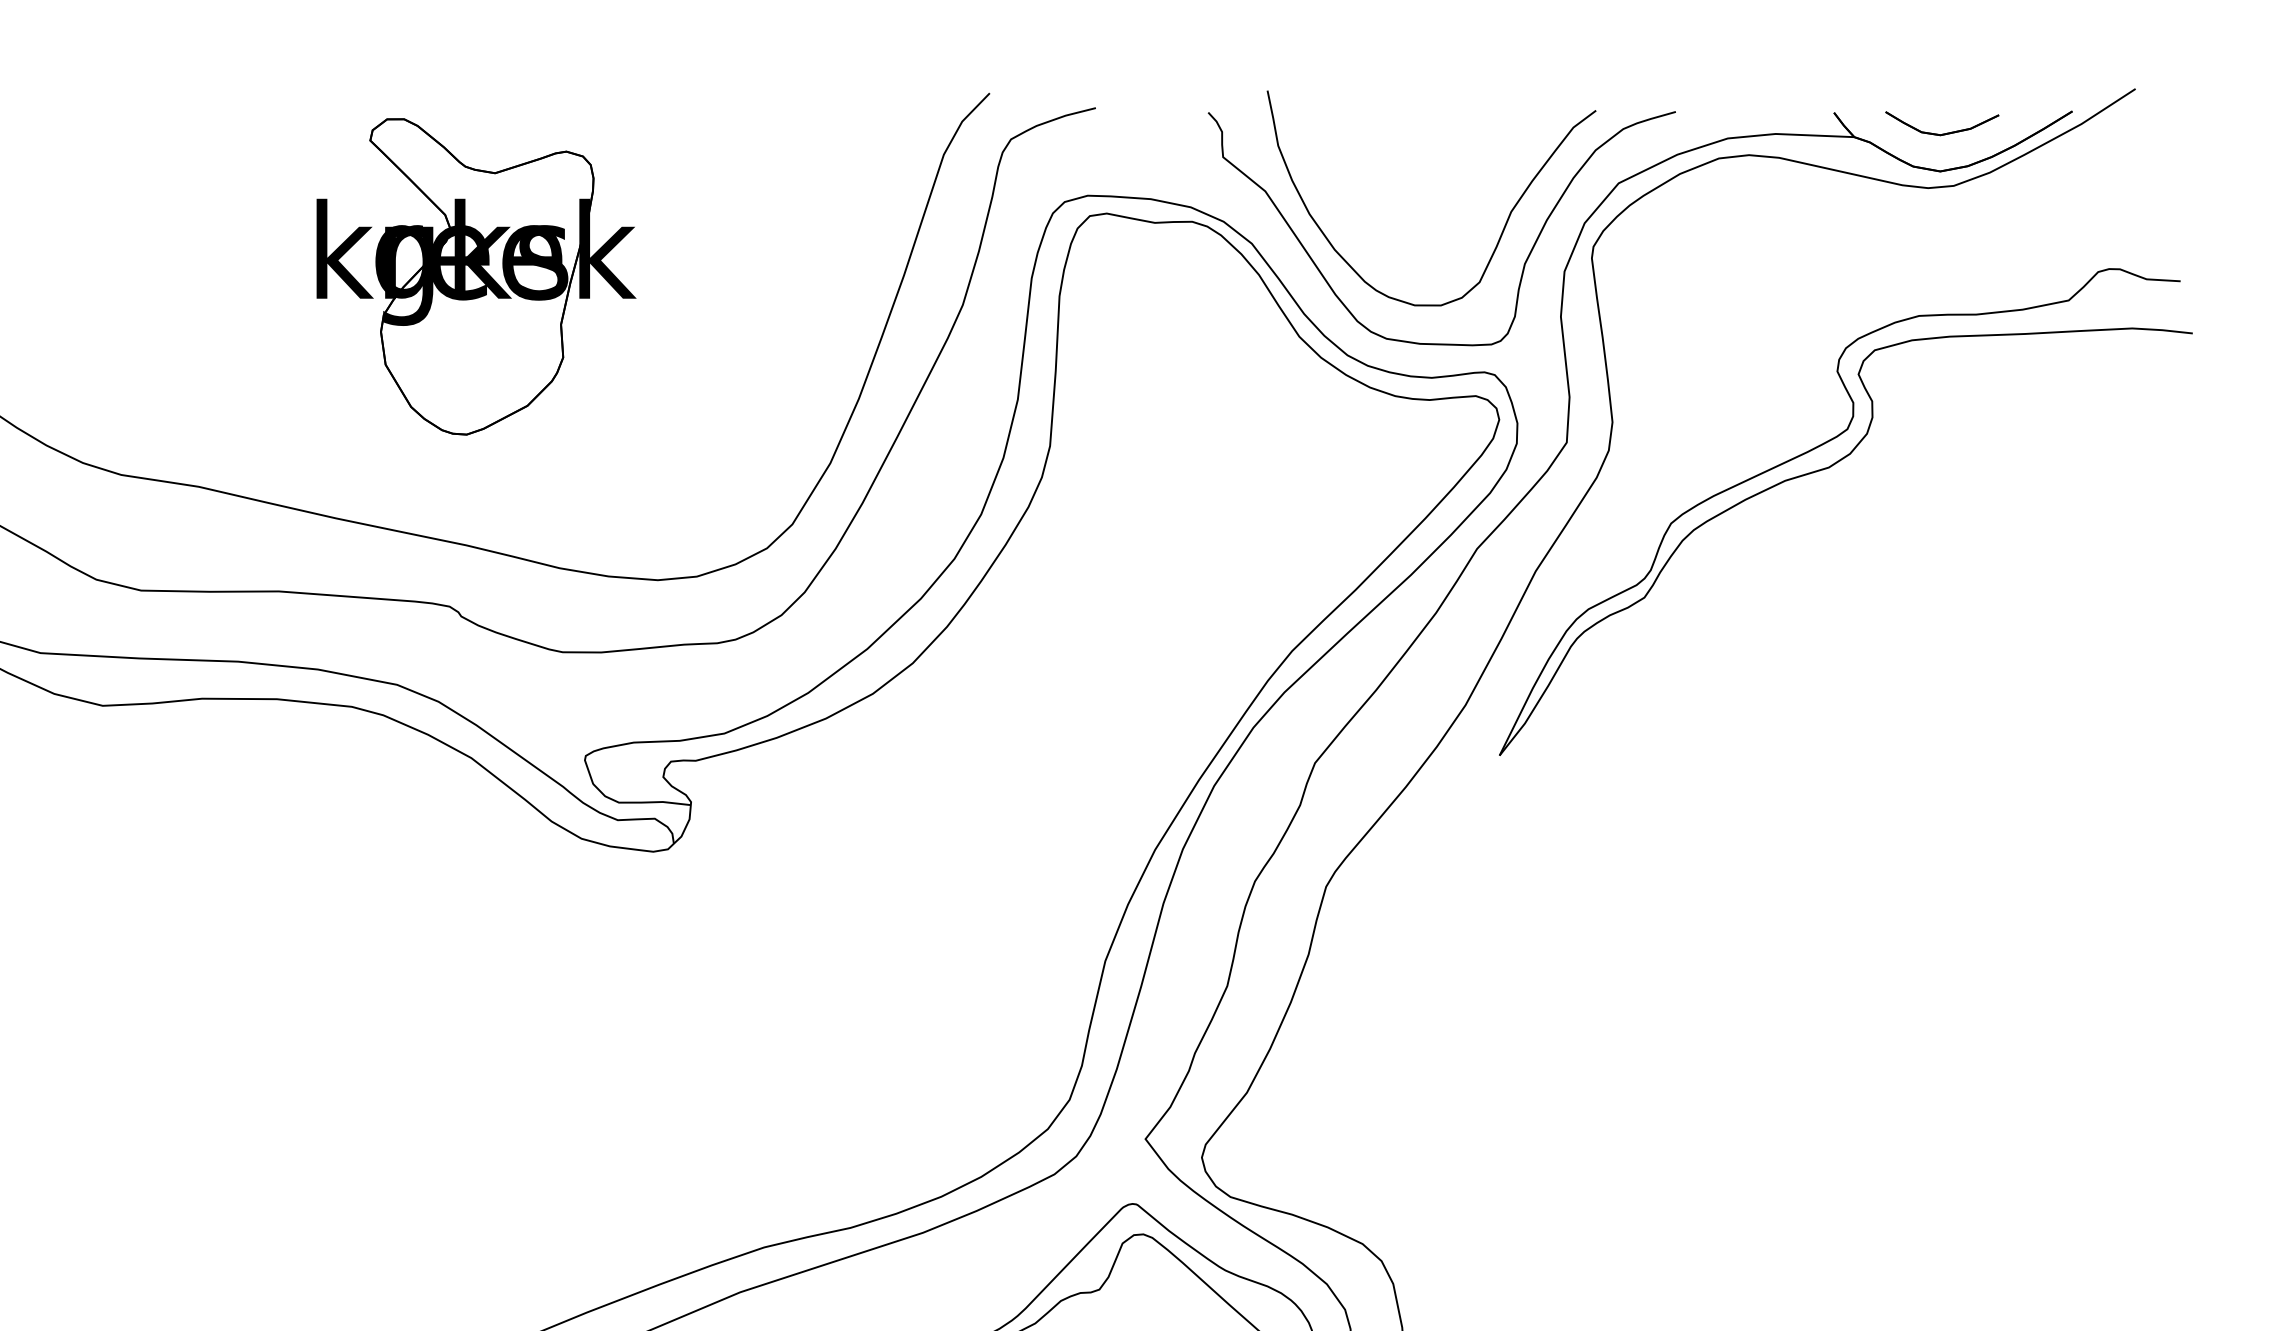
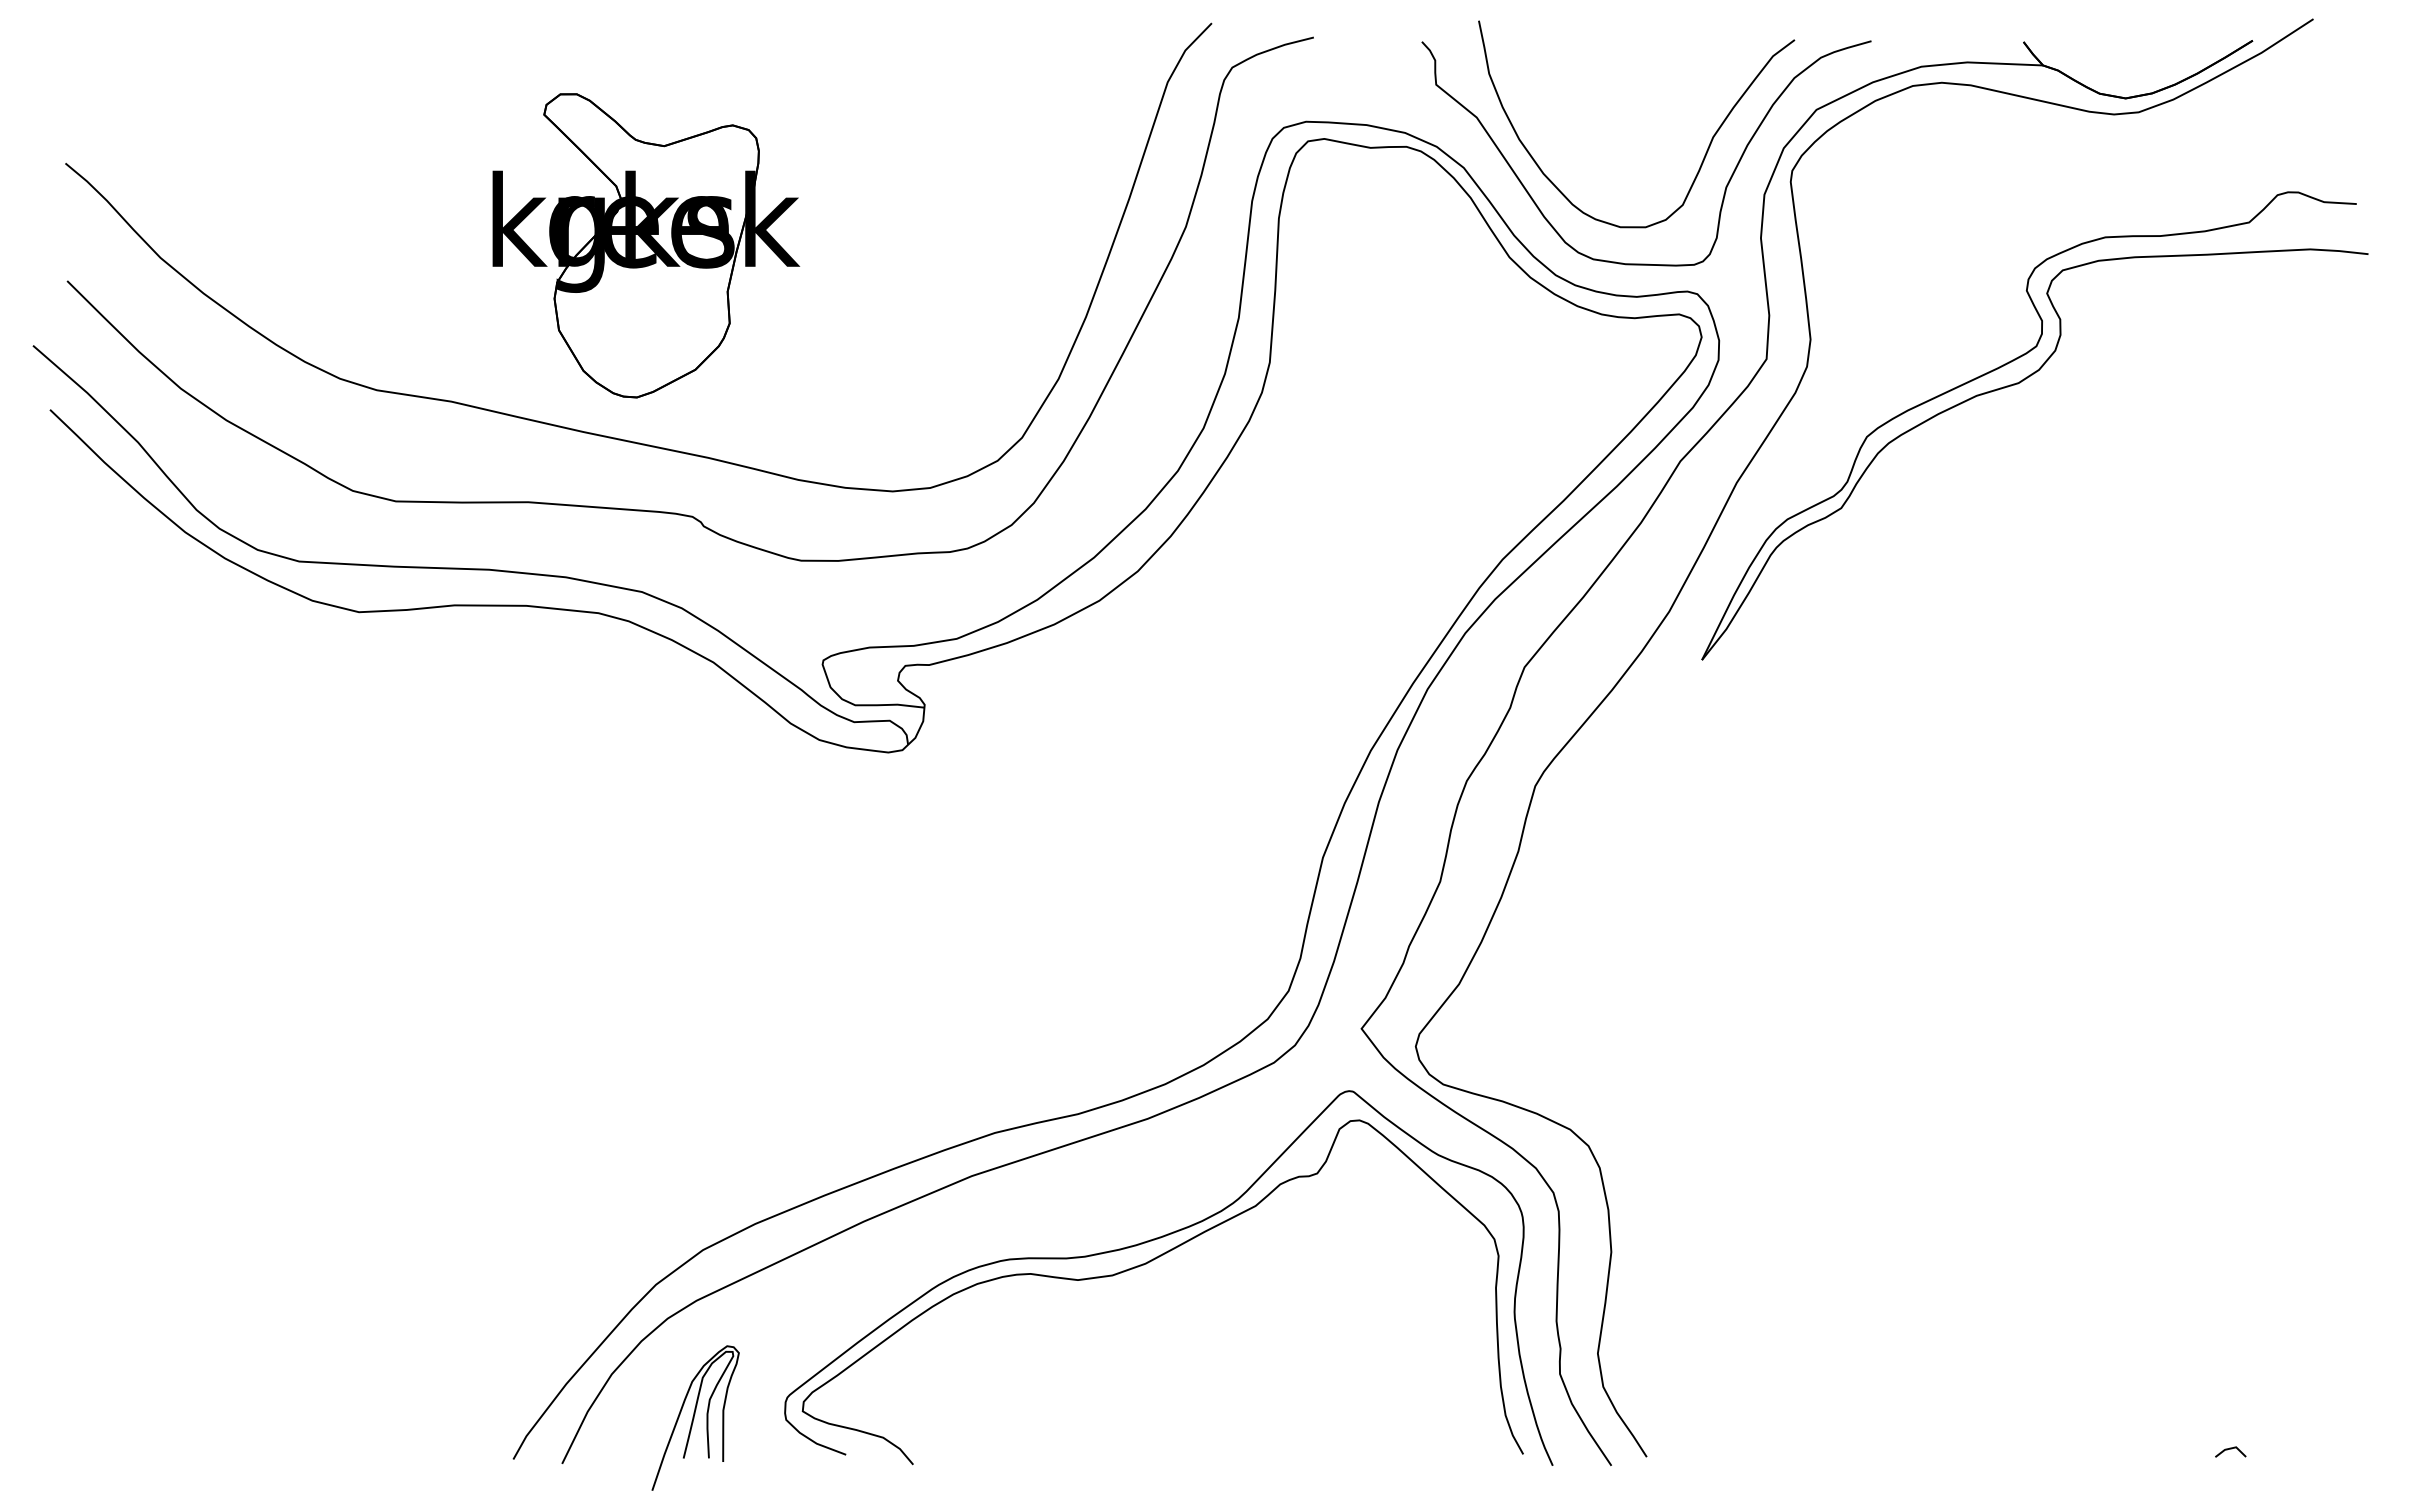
part: (1944, 133) -> (2129, 61), removed
part: (476, 276) -> (646, 245), moved

